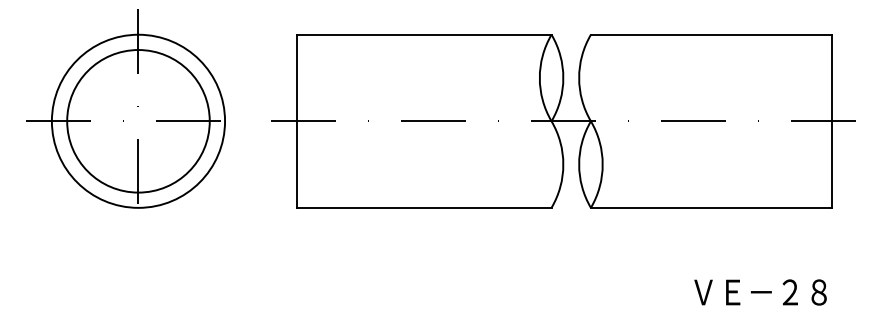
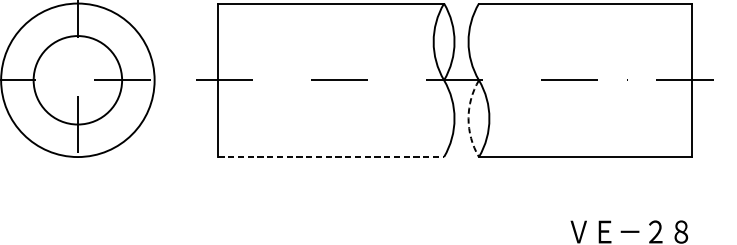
circle: (138, 121) -> (77, 80), size x0.7
arc: (579, 164) -> (468, 118), solid -> dashed
line: (424, 207) -> (331, 156), solid -> dashed

